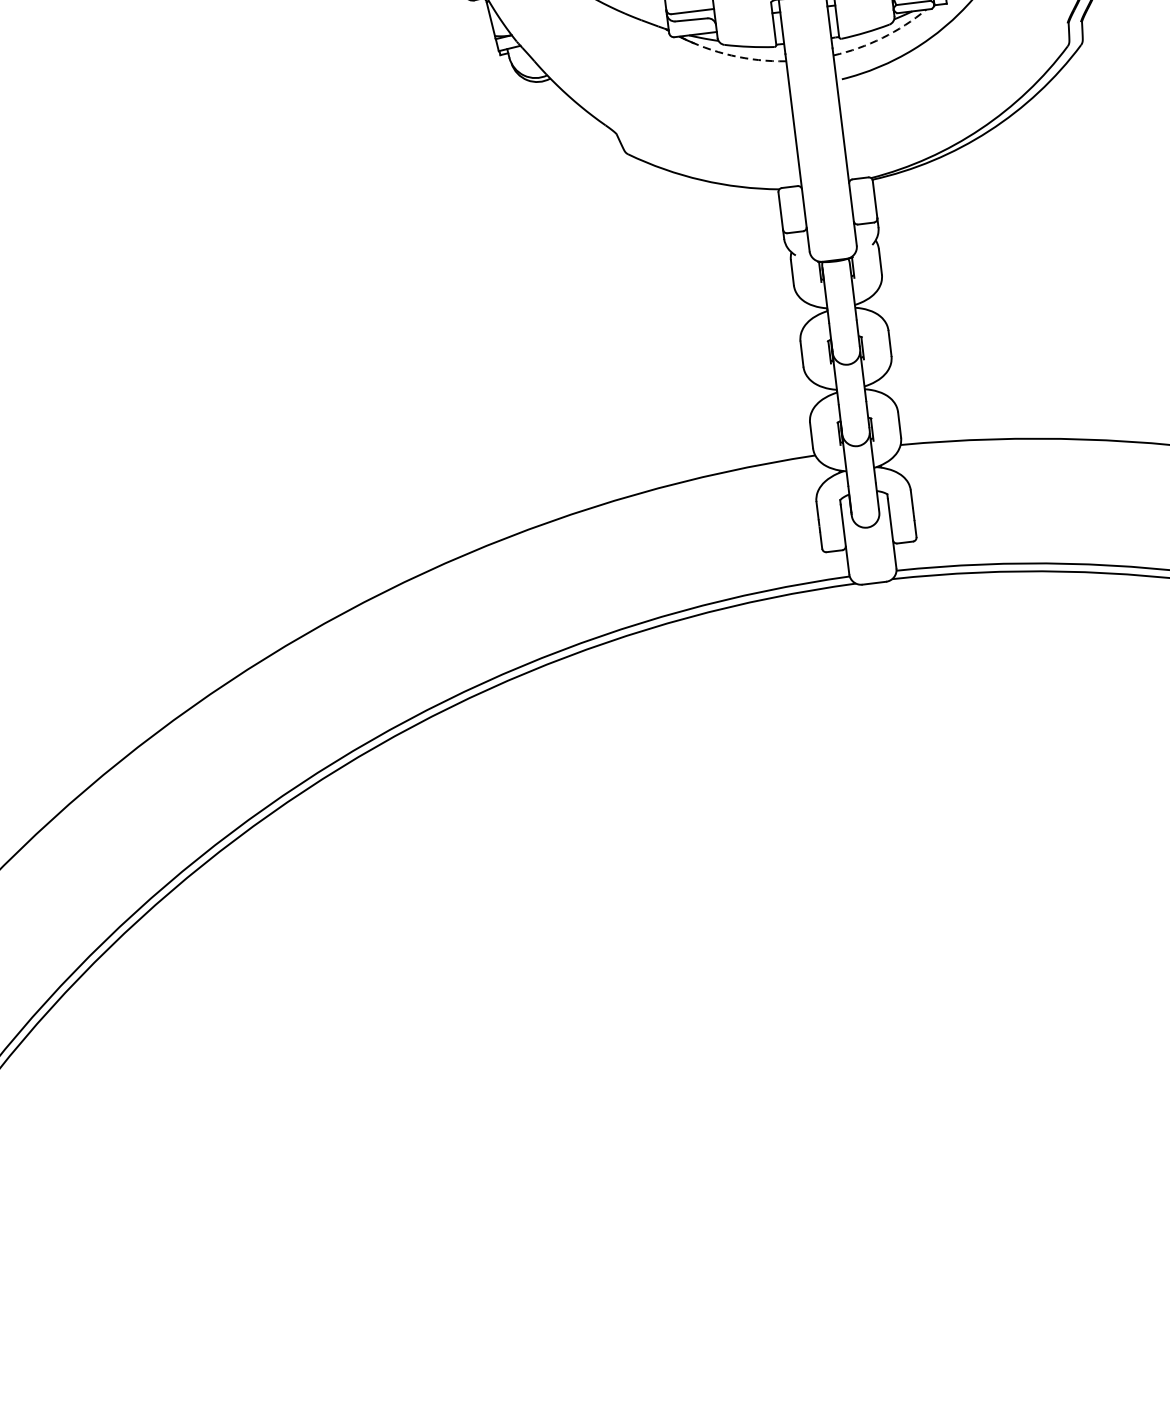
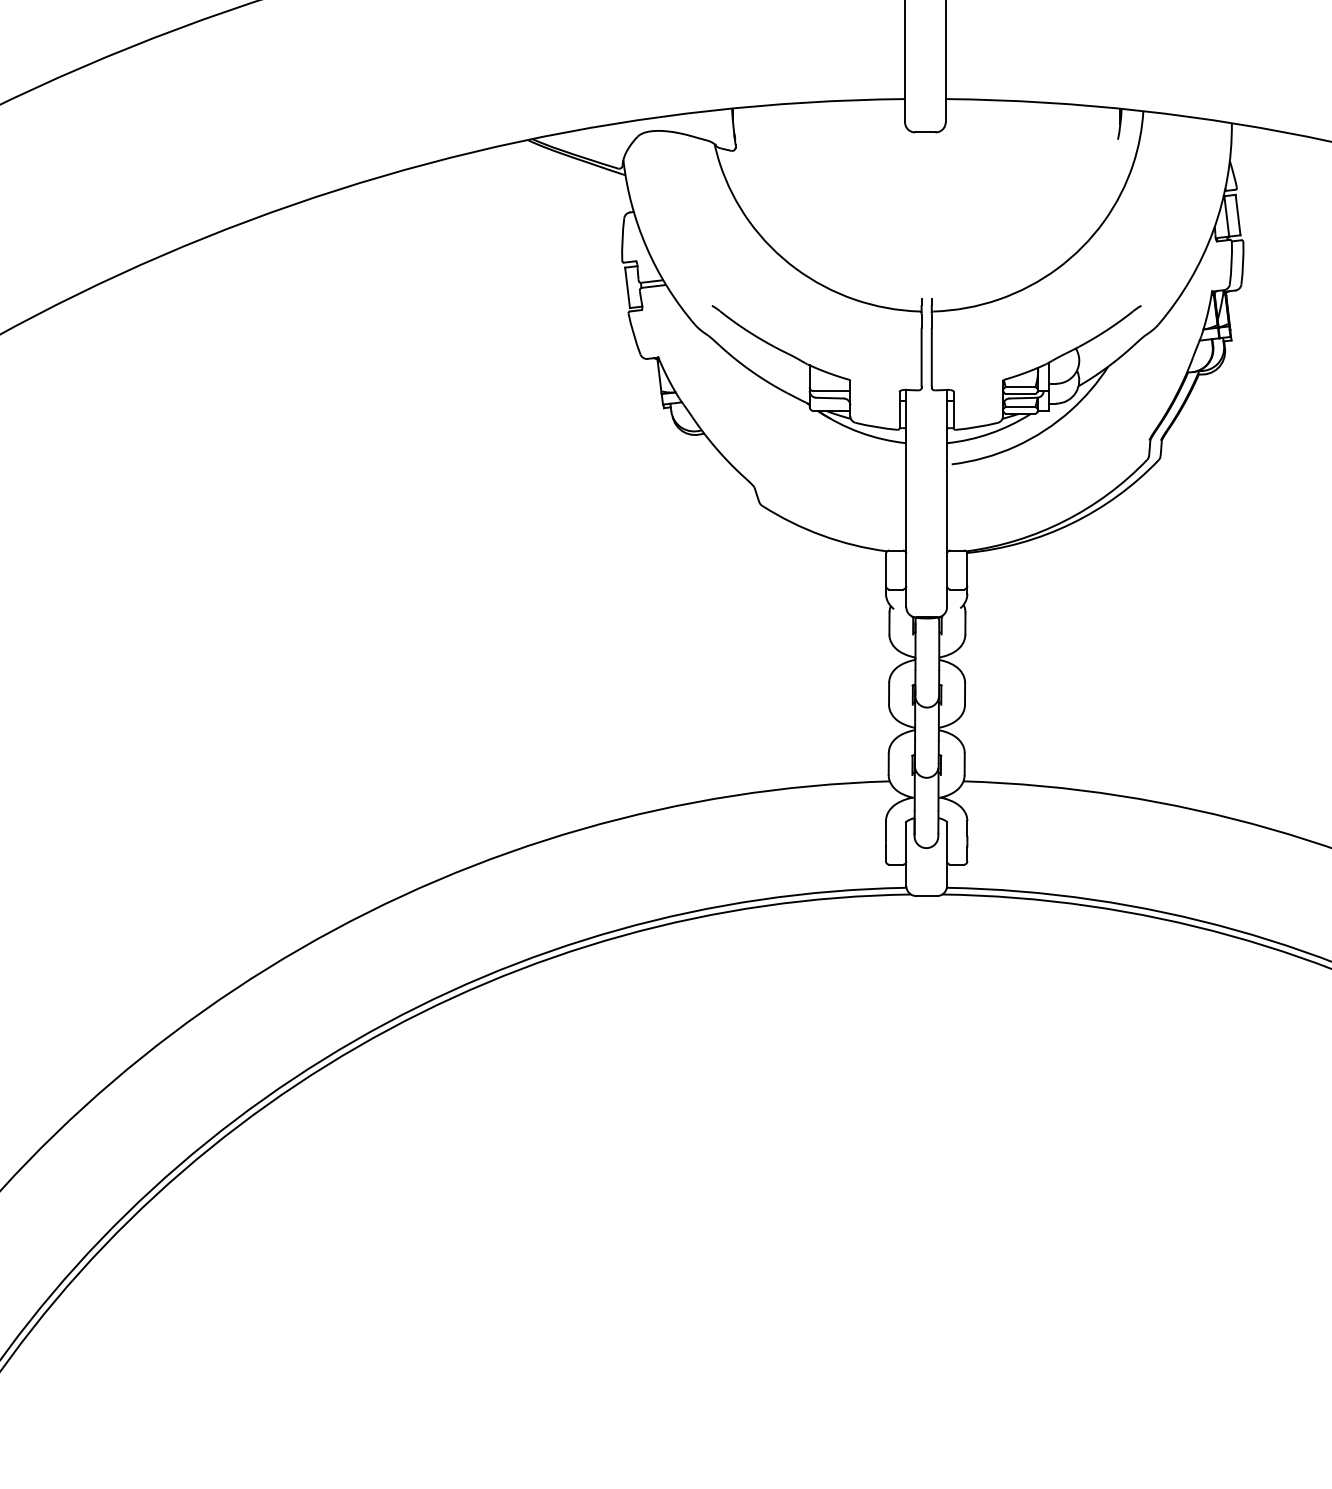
arc: (882, 38) -> (990, 433), dashed -> solid
arc: (731, 55) -> (860, 432), dashed -> solid

